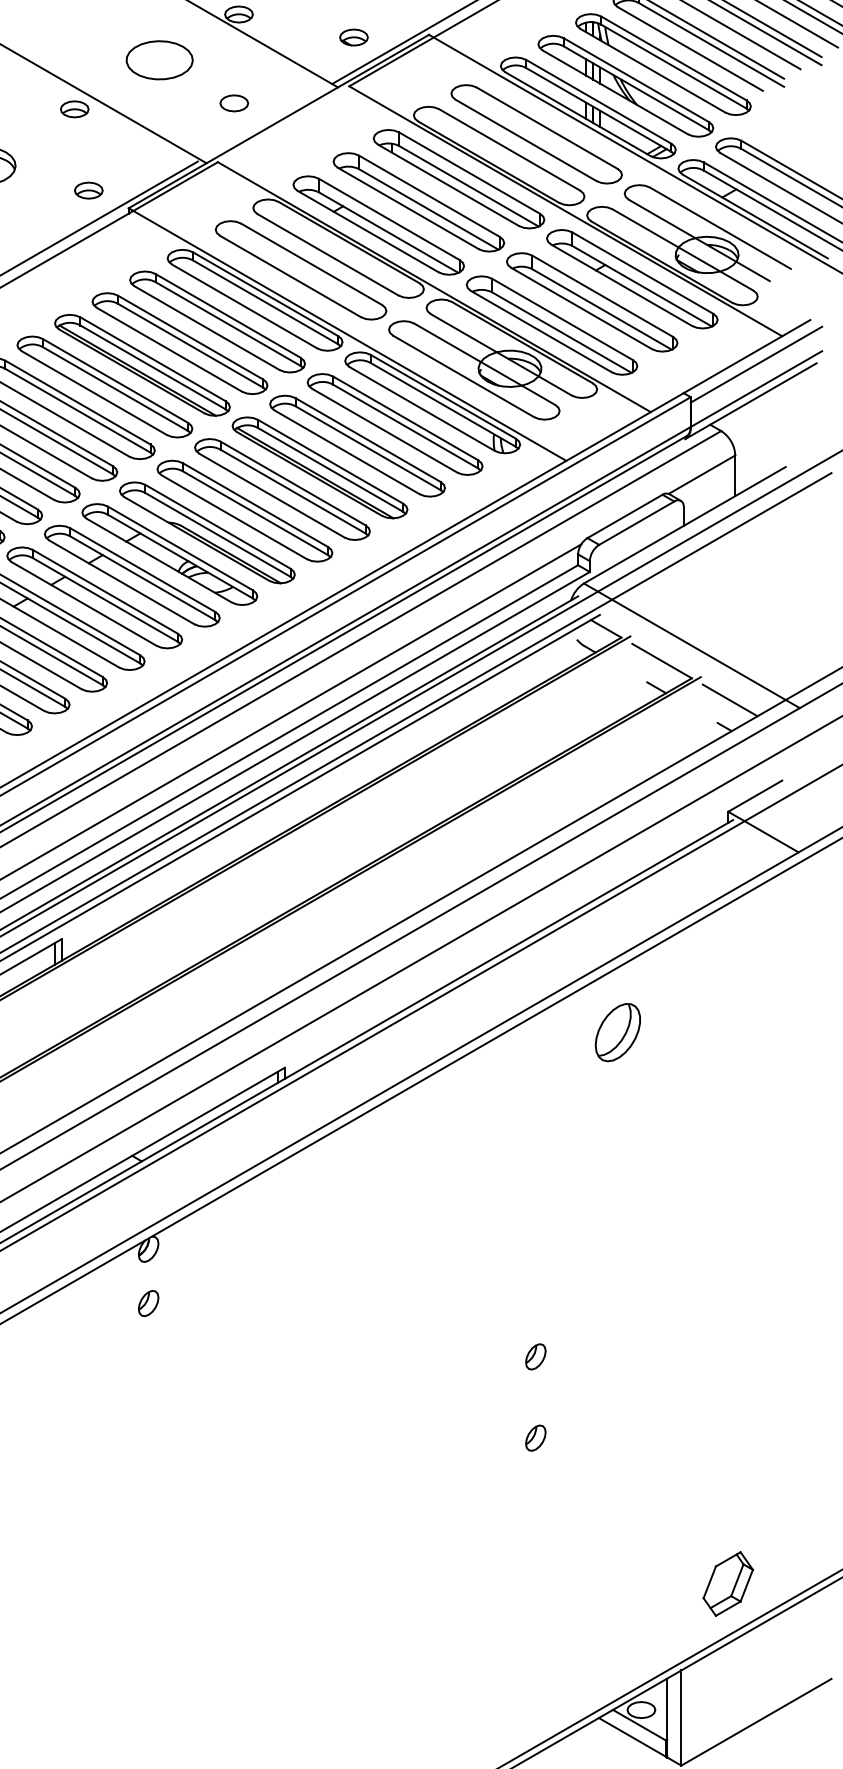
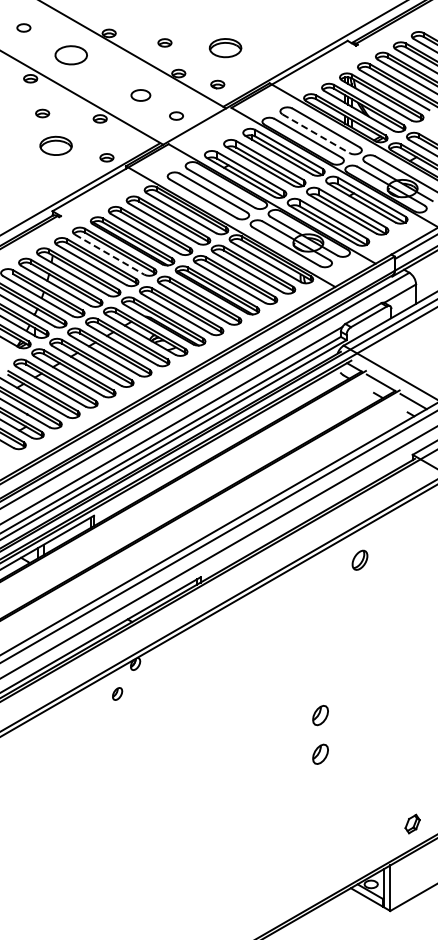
part: (353, 37) -> (217, 84), moved
part: (158, 60) -> (140, 95), size x0.6
line: (526, 139) -> (316, 133), solid -> dashed
line: (96, 392) -> (110, 254), solid -> dashed
part: (616, 1030) -> (359, 559), size x0.7
part: (148, 1302) -> (117, 693), moved
part: (535, 1356) -> (320, 715), size x1.6
part: (535, 1438) -> (320, 754), size x1.6
part: (727, 1582) -> (412, 823), size x0.6

